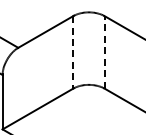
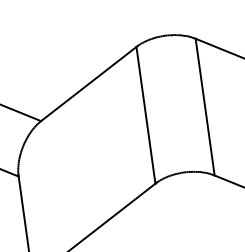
line: (104, 51) -> (204, 105), dashed -> solid
line: (73, 52) -> (146, 115), dashed -> solid

